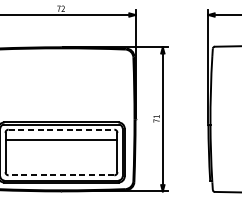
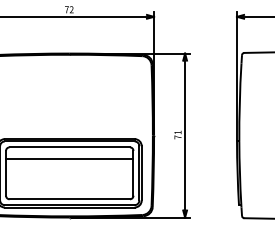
line: (62, 129) -> (70, 147), dashed -> solid
line: (61, 175) -> (69, 199), dashed -> solid

